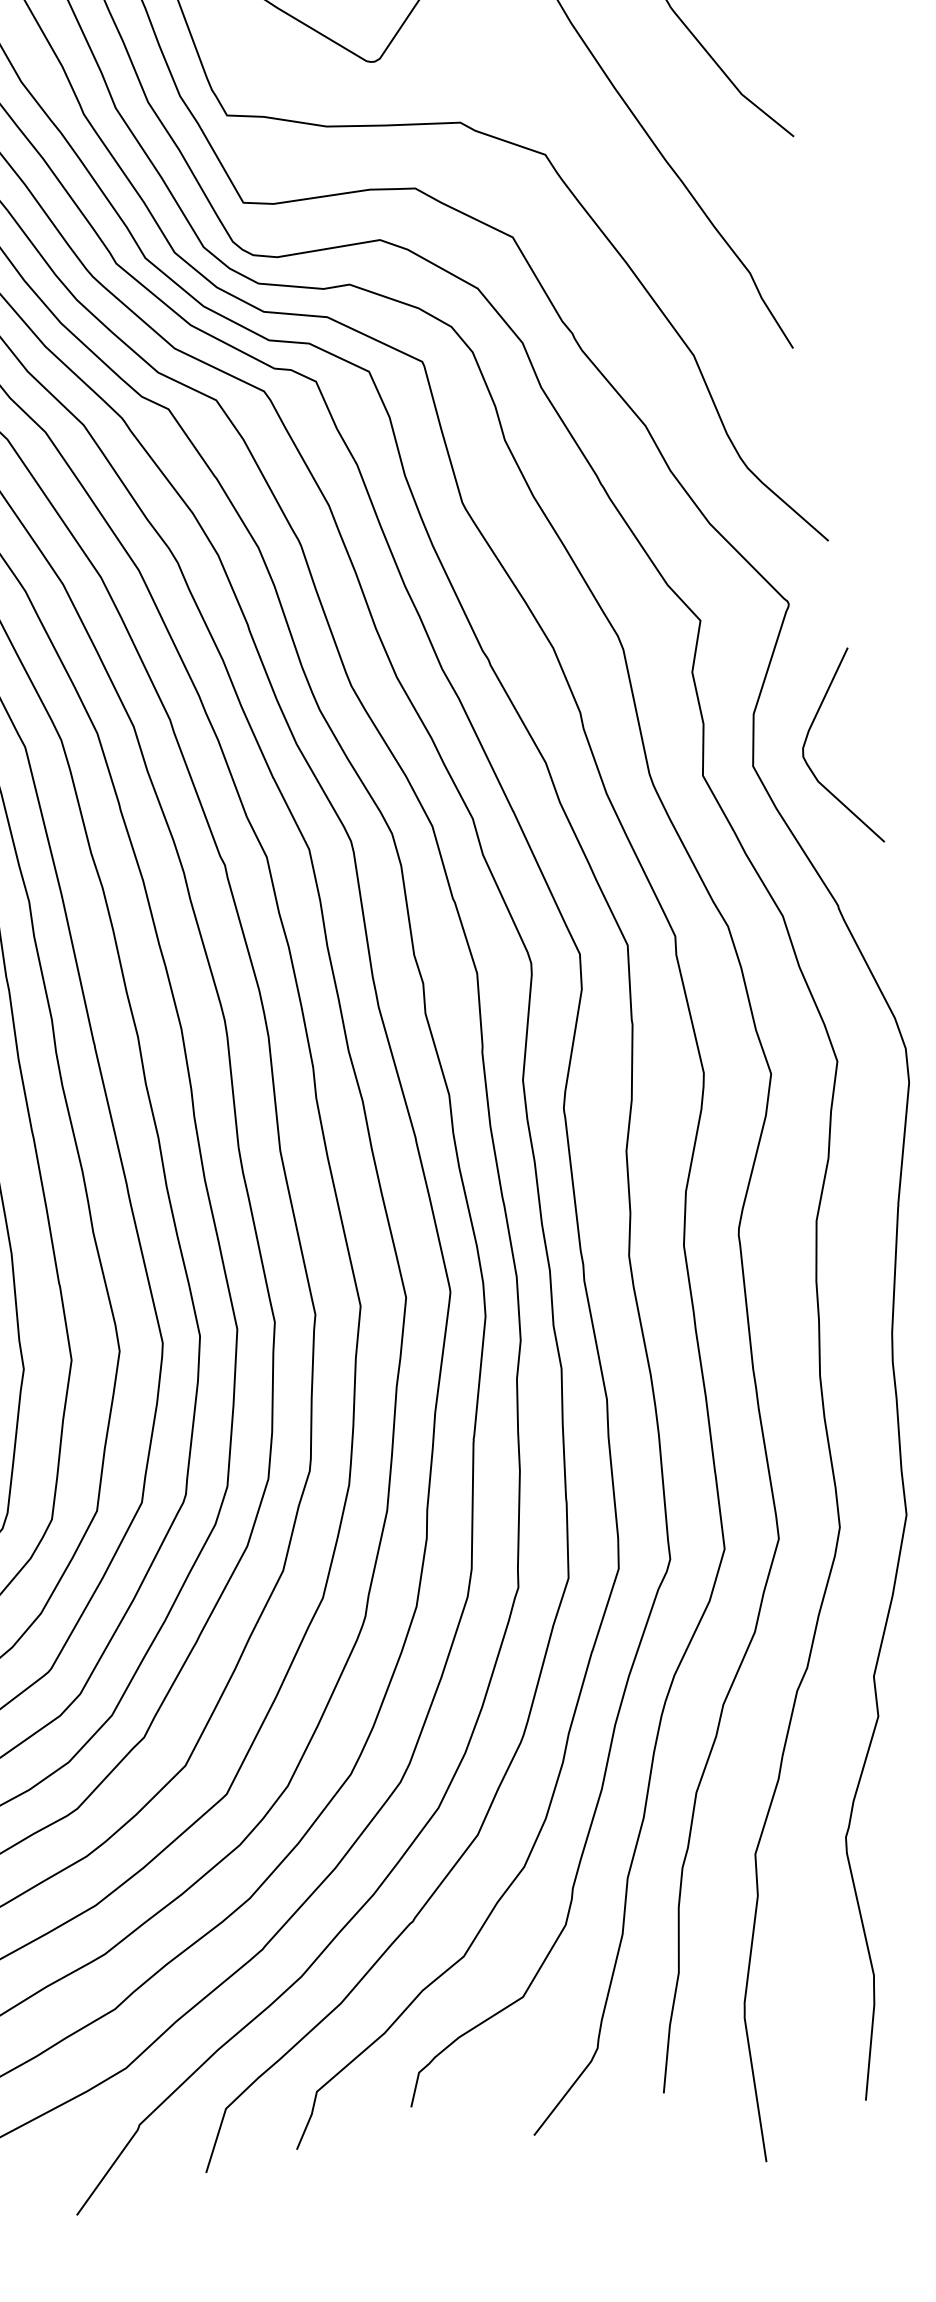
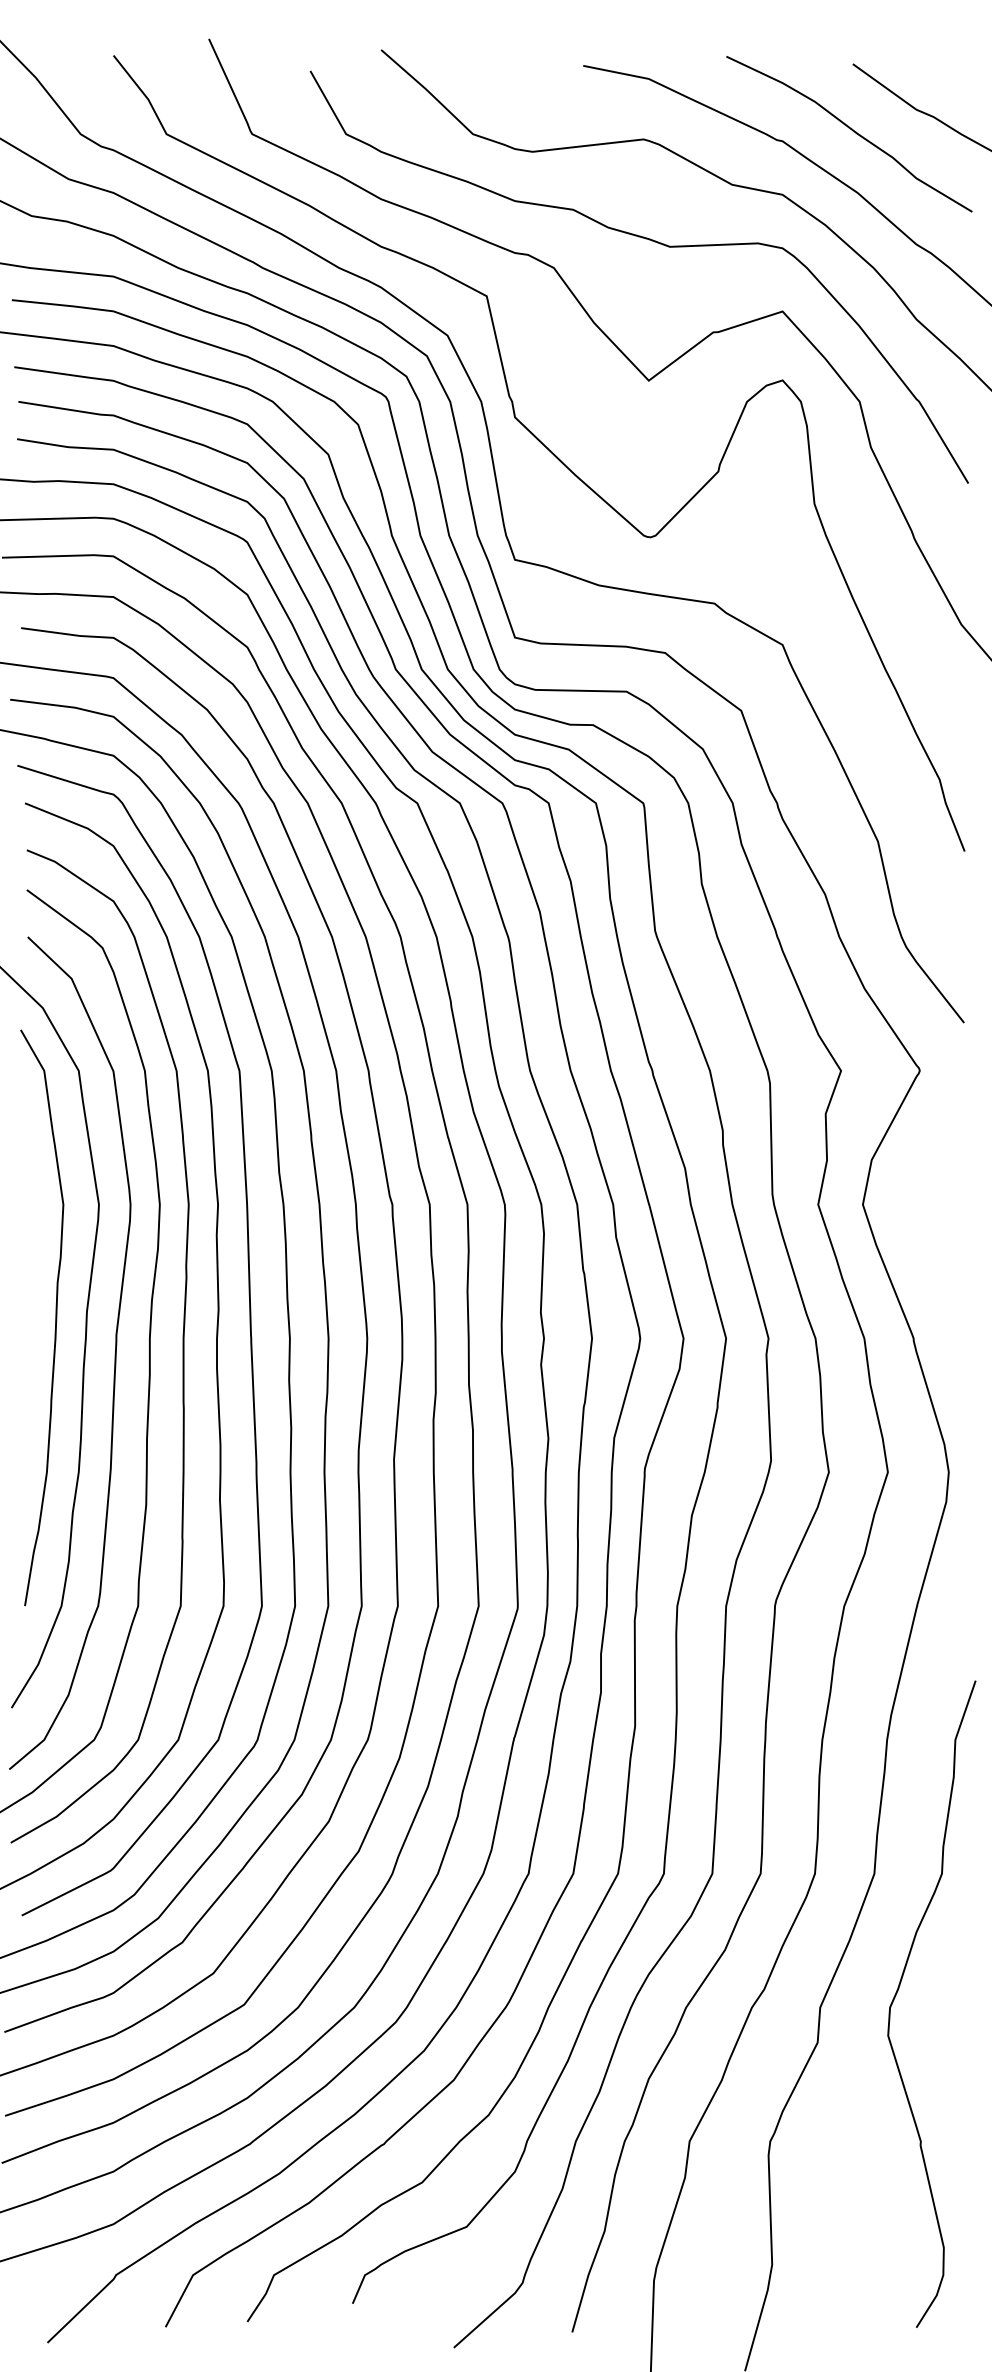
curve: (809, 764) -> (911, 1212), removed

